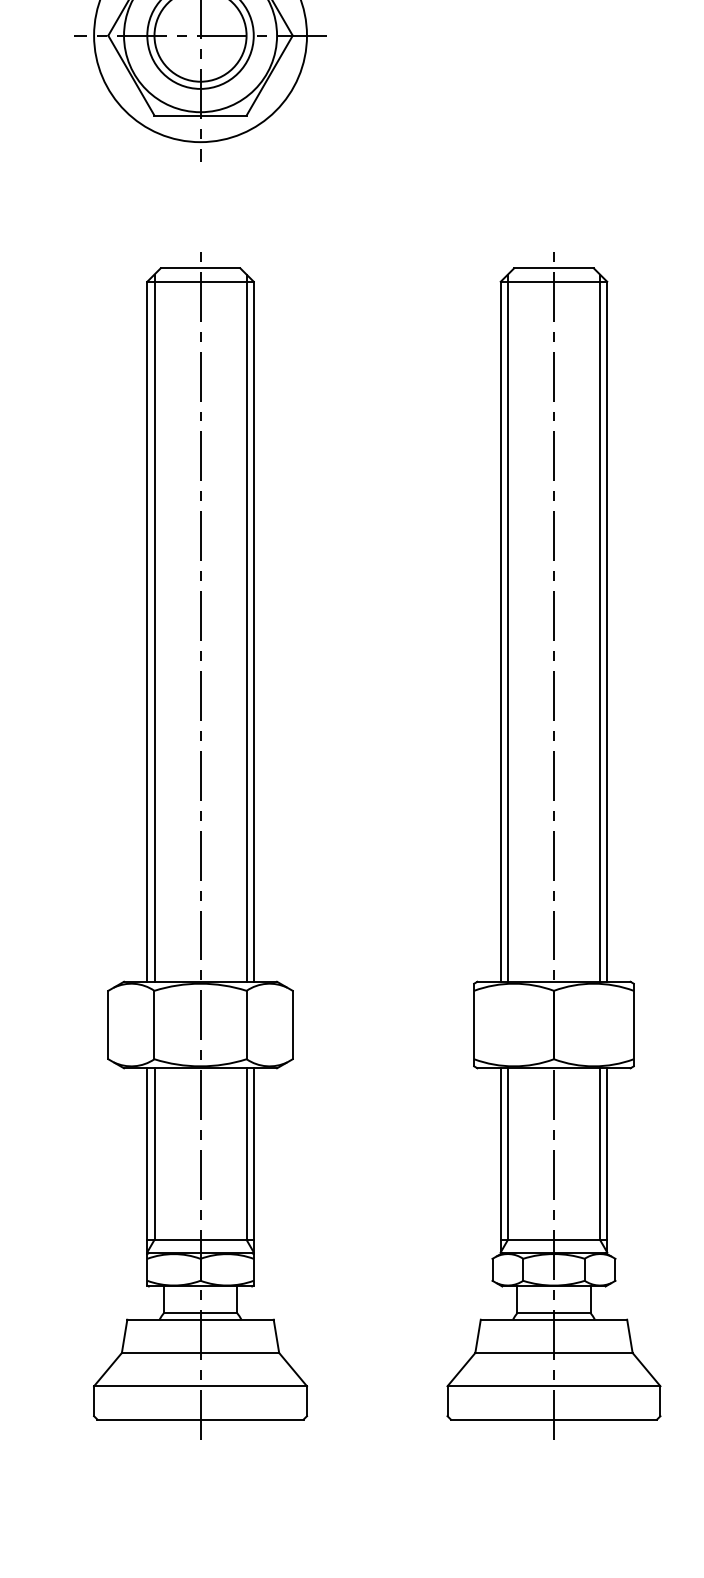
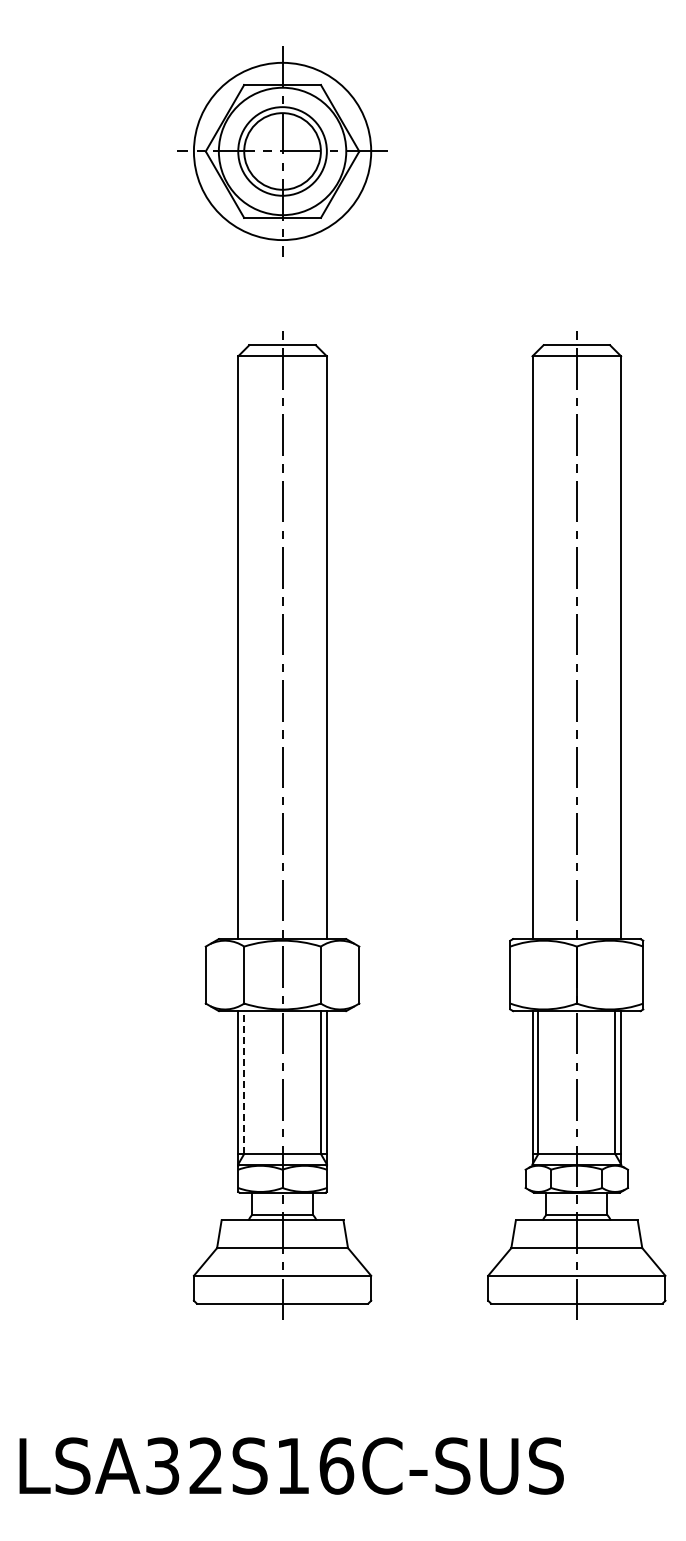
line: (154, 627) -> (244, 644), removed
line: (246, 627) -> (320, 644), removed
line: (507, 627) -> (538, 644), removed
line: (600, 627) -> (615, 644), removed
line: (154, 1154) -> (244, 1082), solid -> dashed

